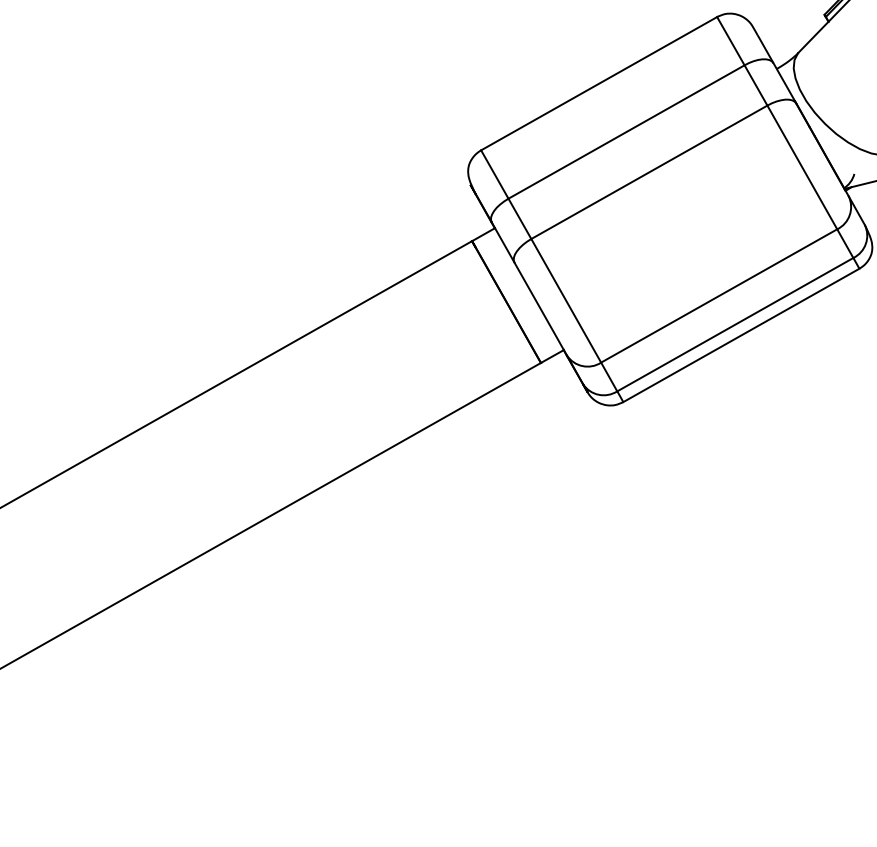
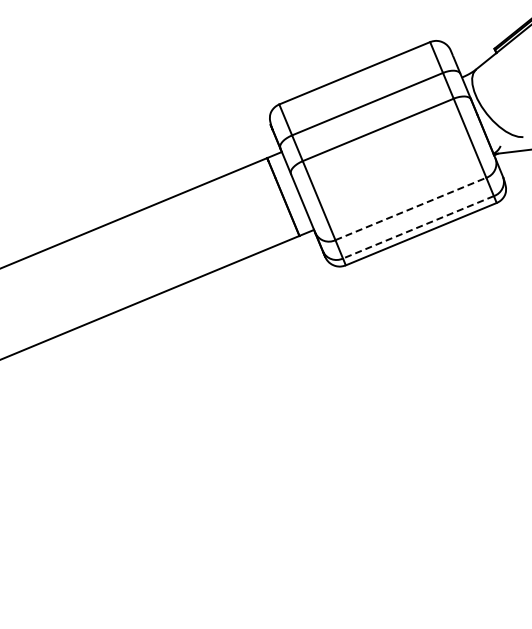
line: (718, 295) -> (410, 208), solid -> dashed
line: (735, 324) -> (418, 227), solid -> dashed

